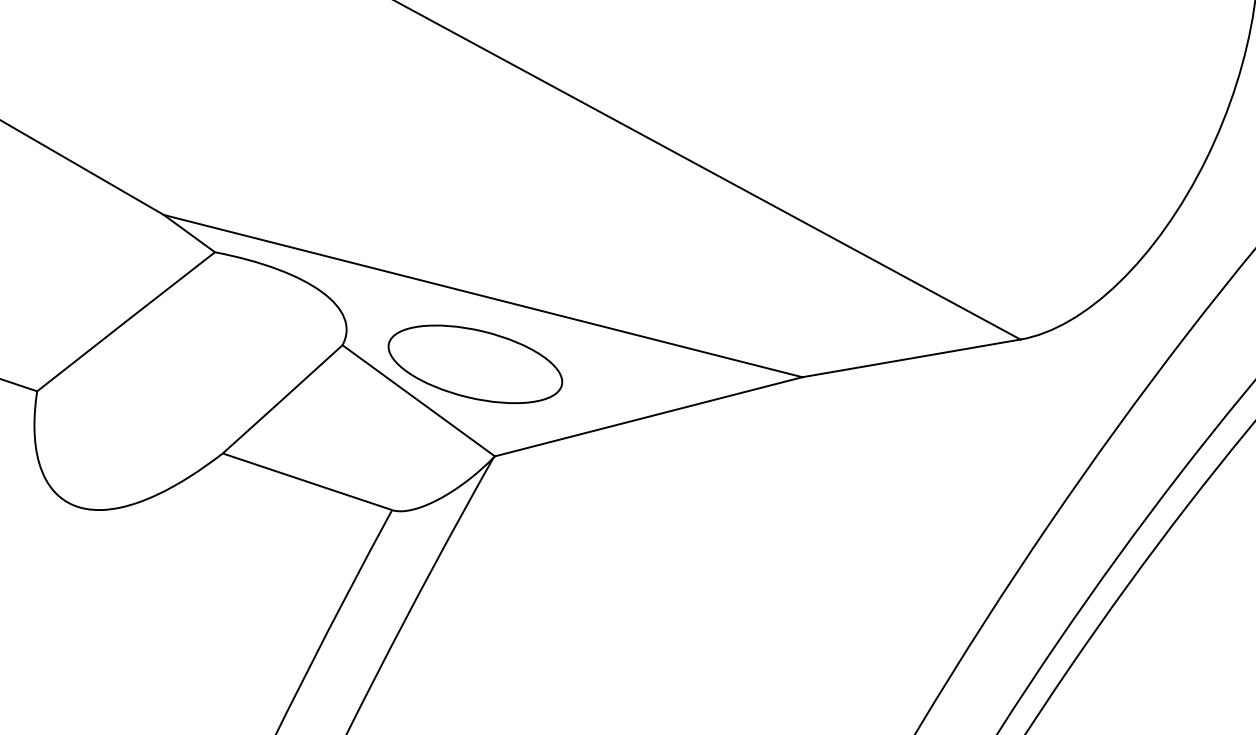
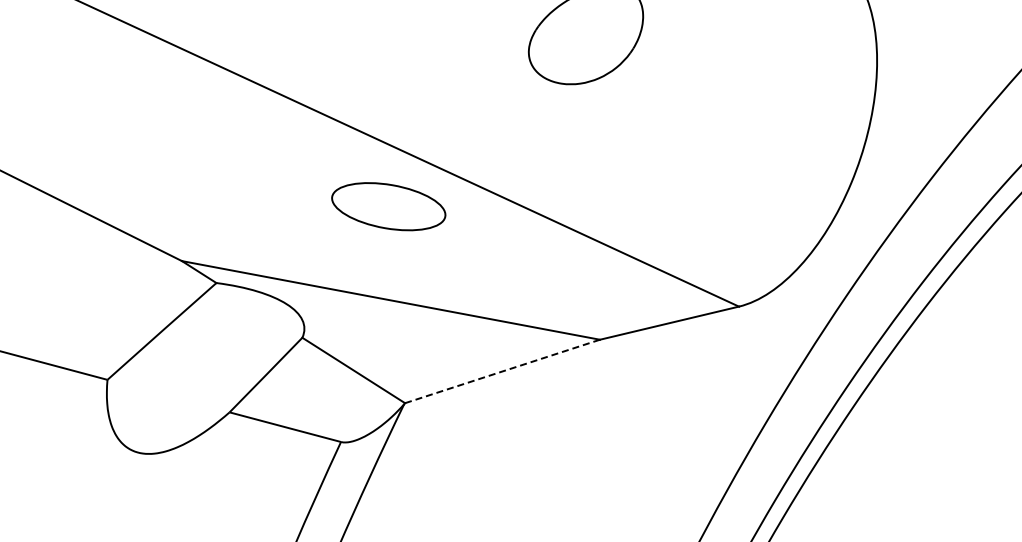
part: (475, 364) -> (388, 206), moved
line: (648, 416) -> (502, 371), solid -> dashed

